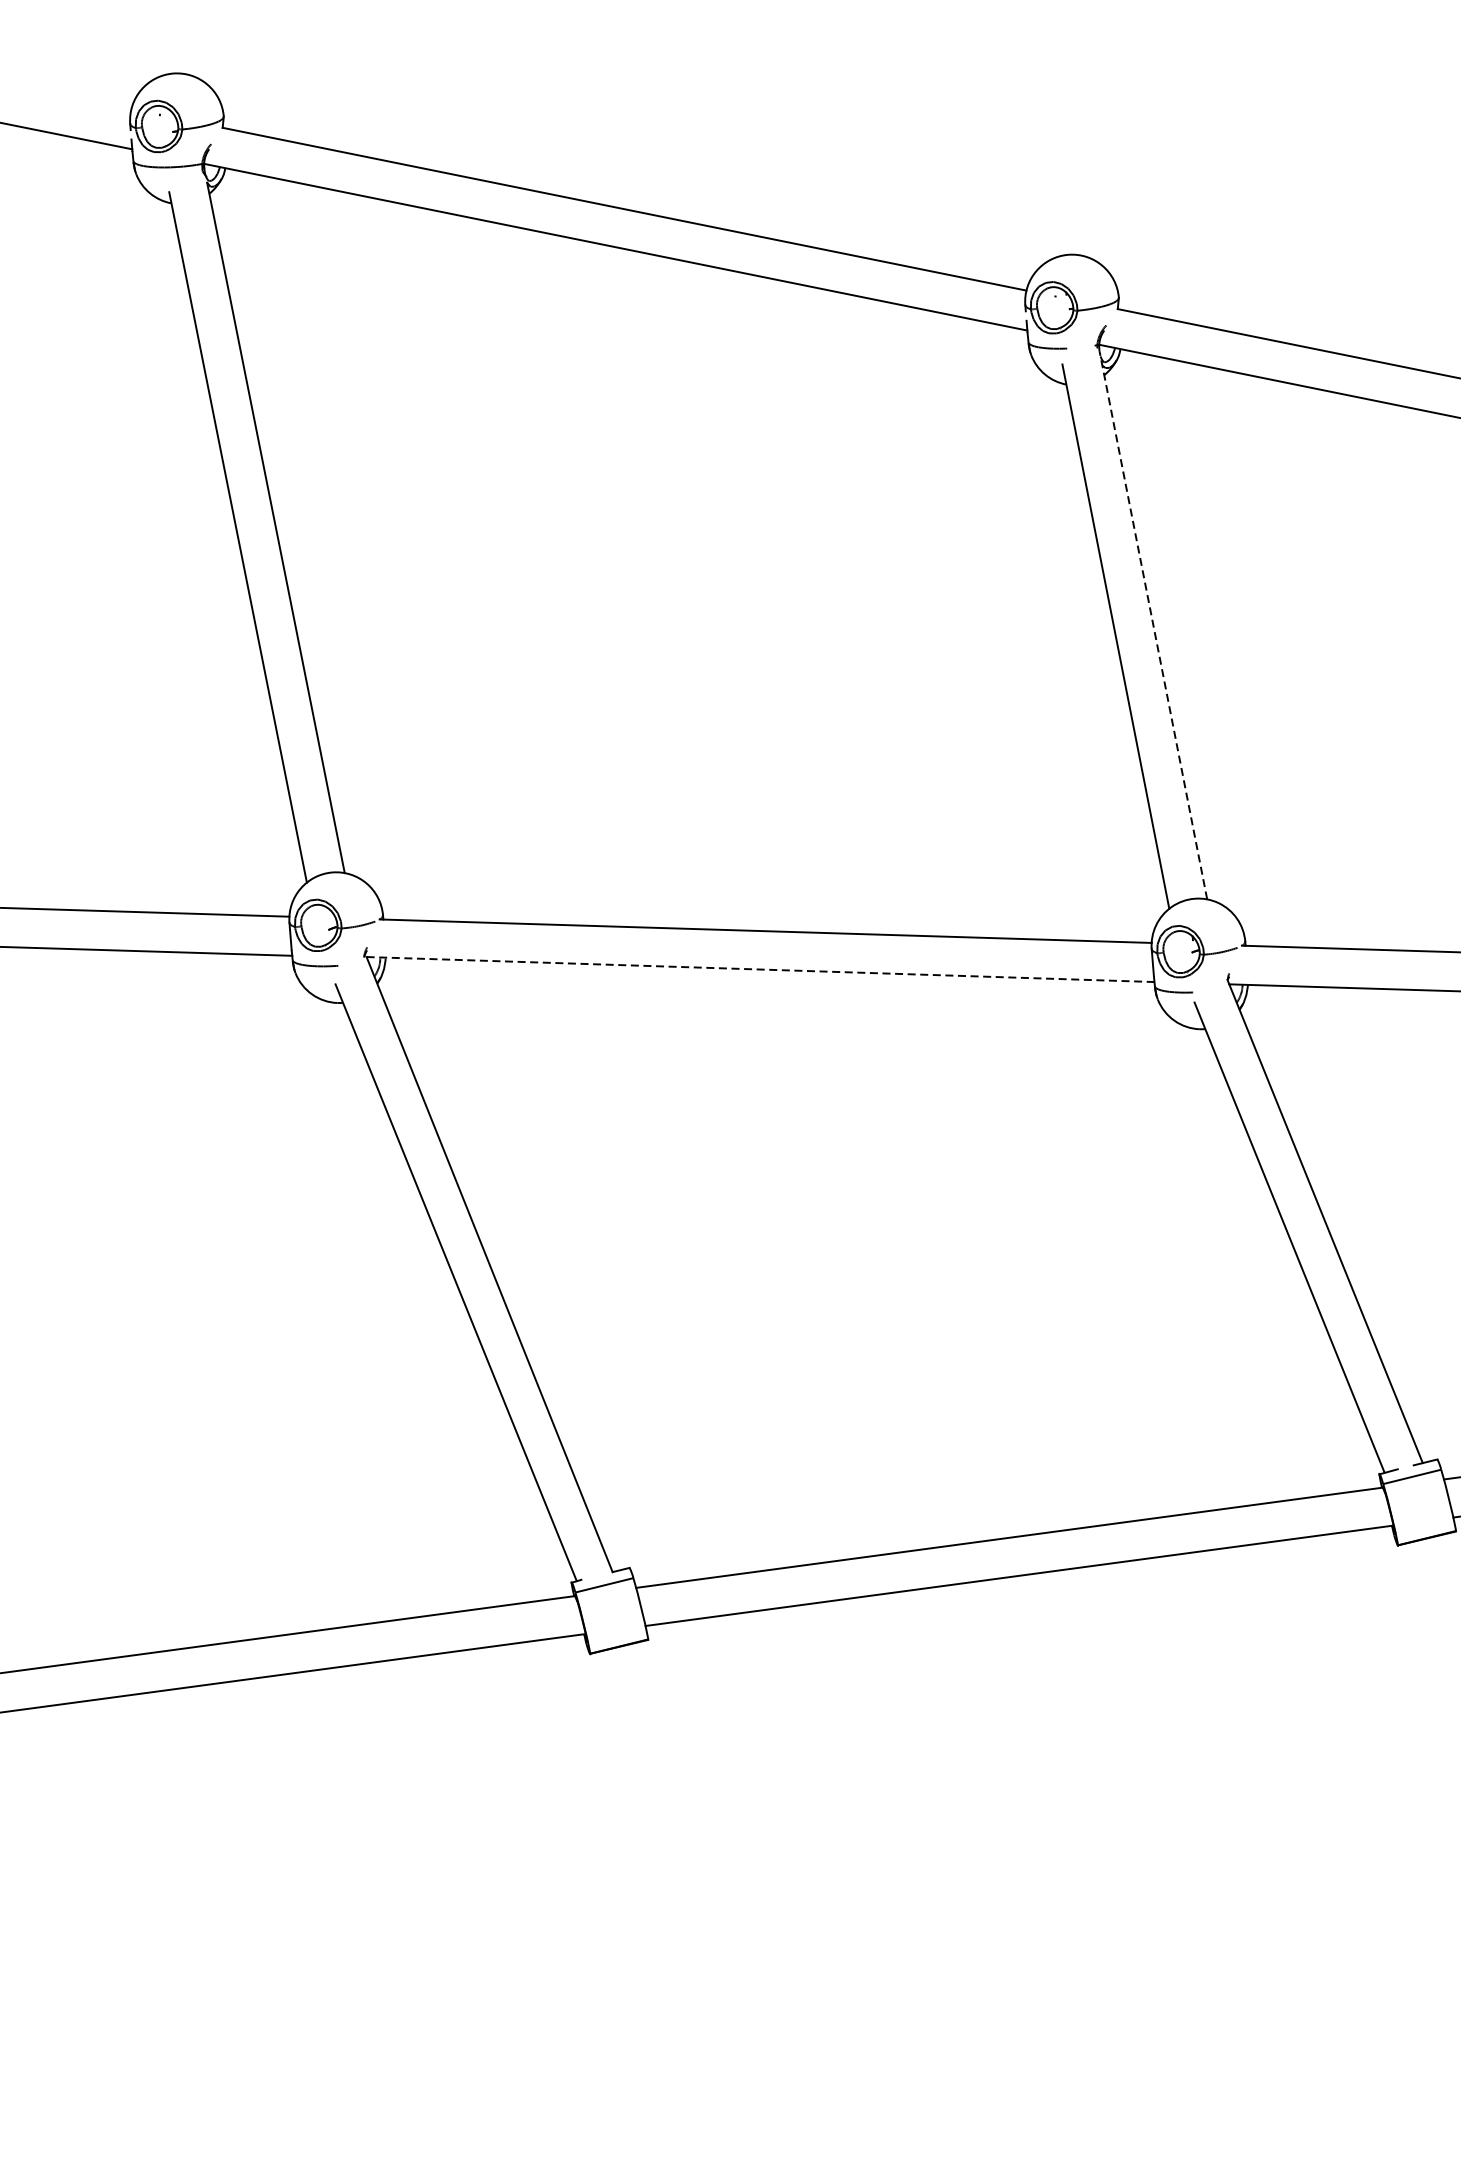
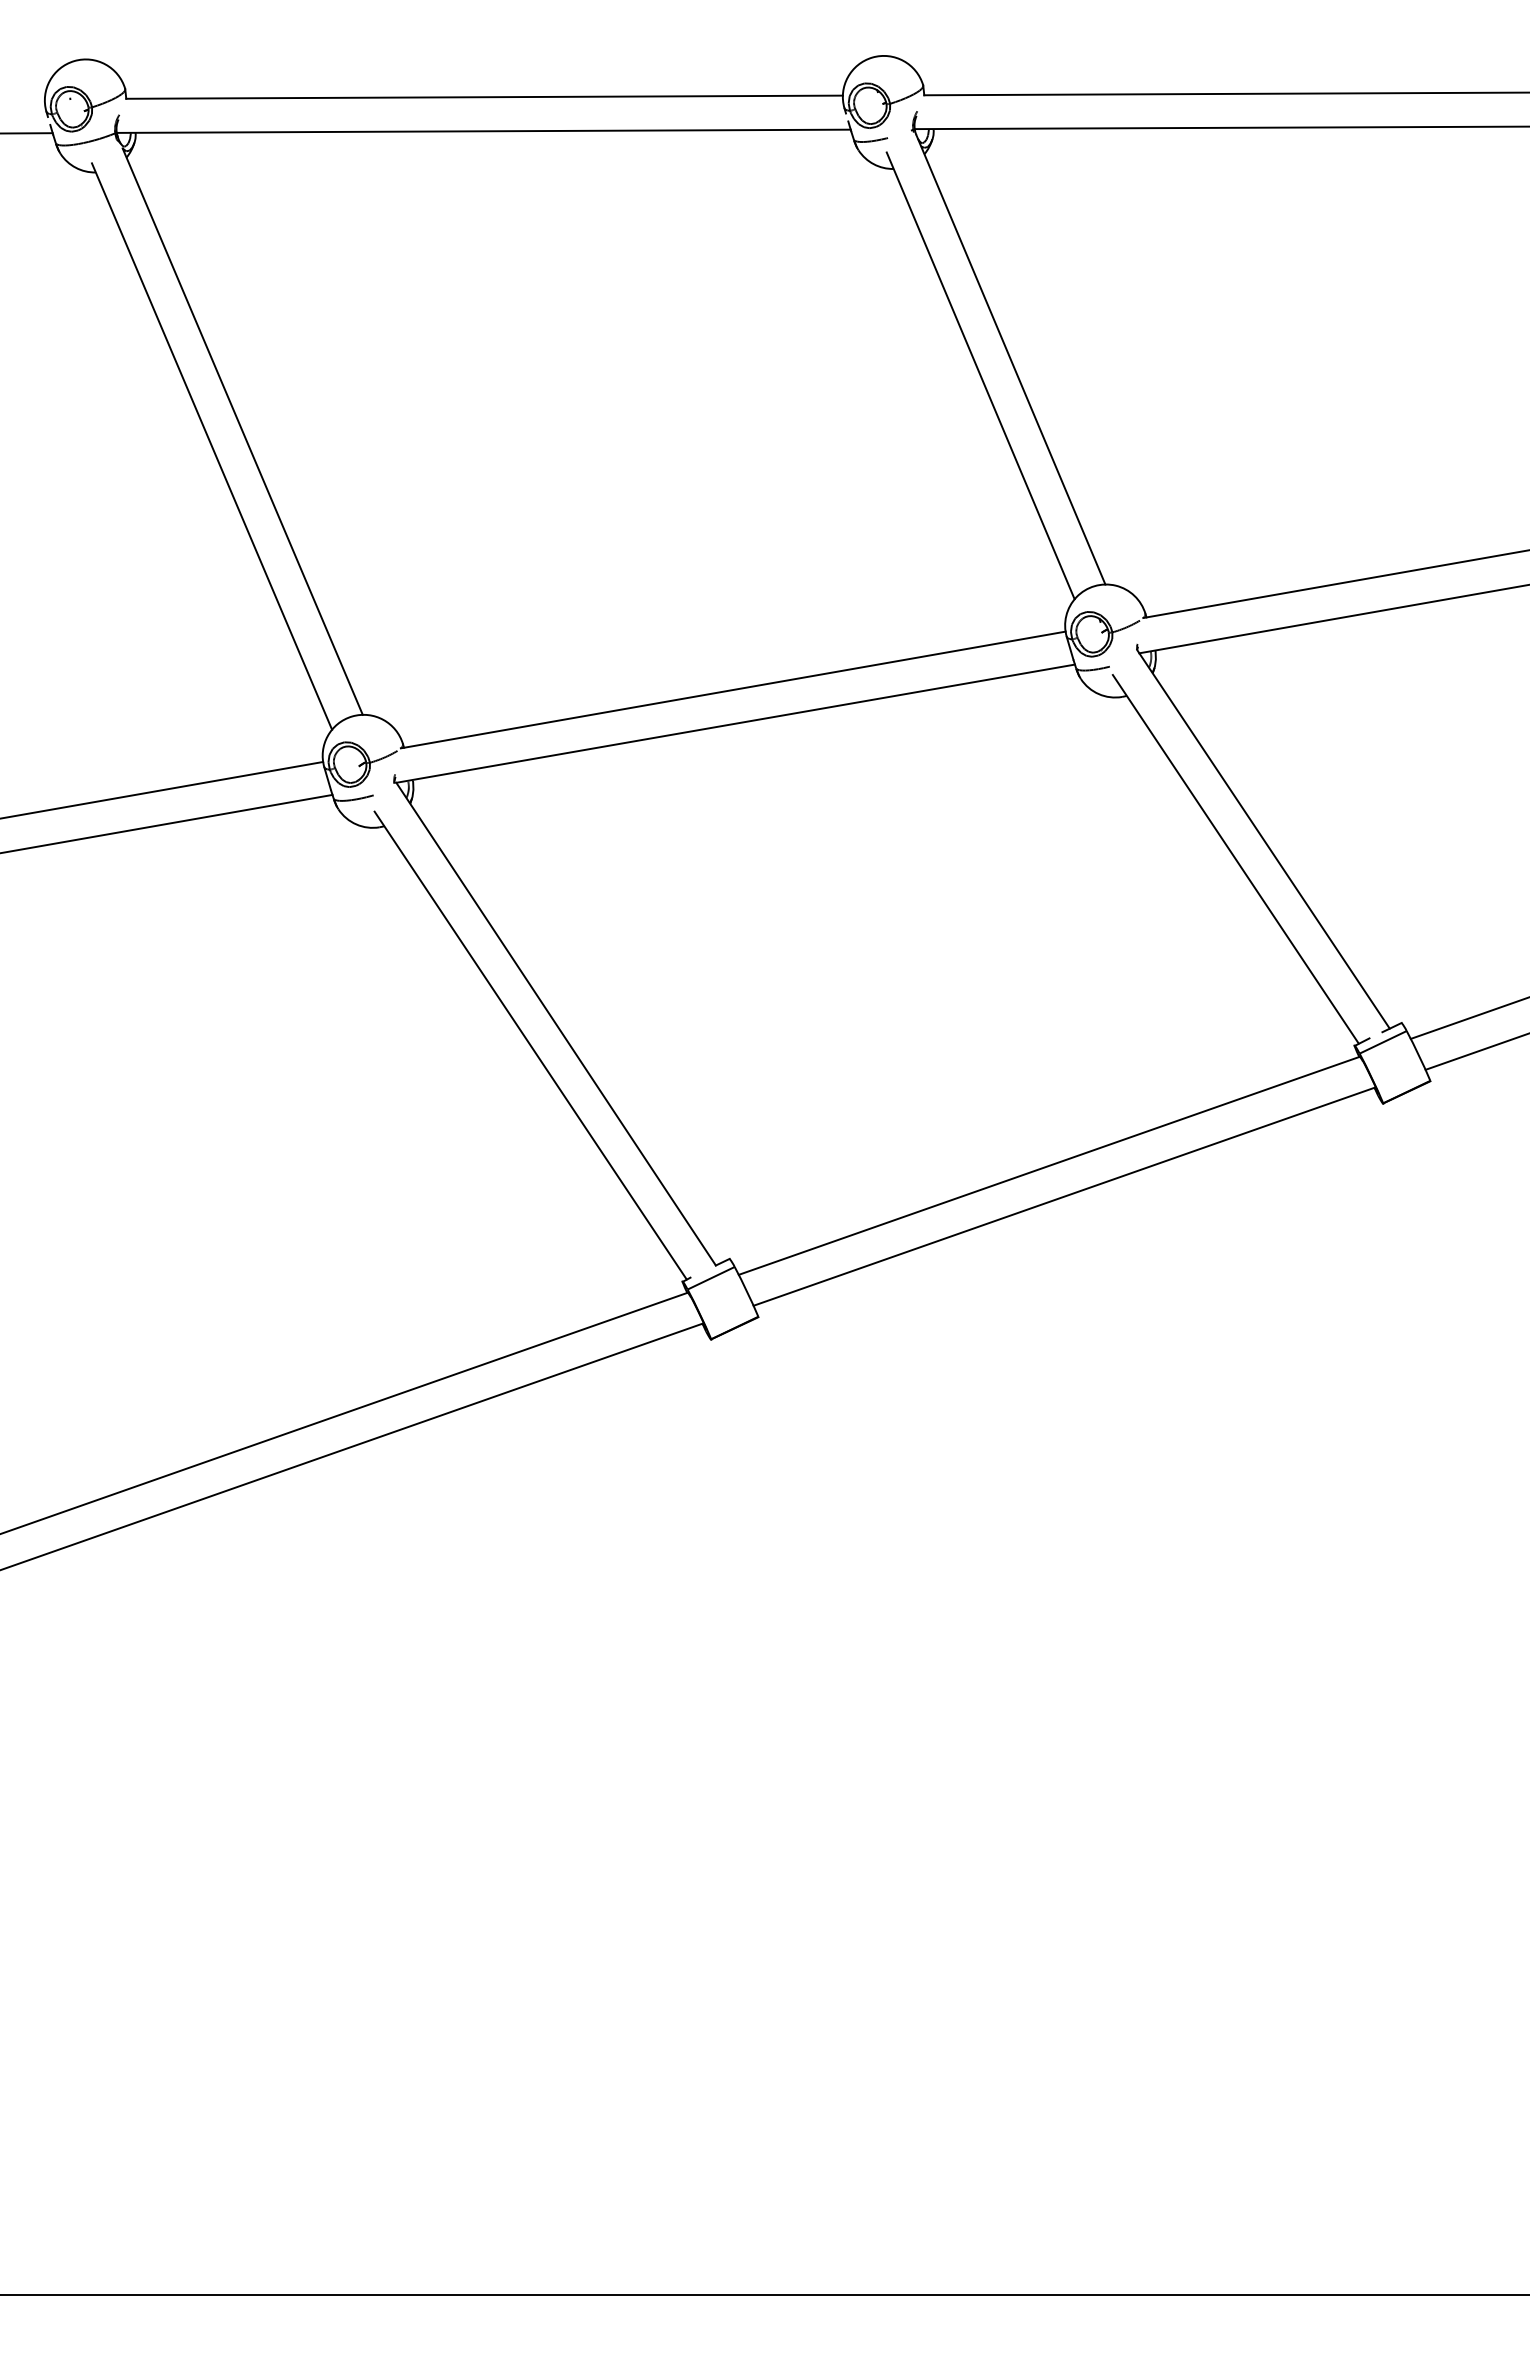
line: (1153, 625) -> (1010, 359), dashed -> solid
line: (761, 969) -> (736, 723), dashed -> solid

